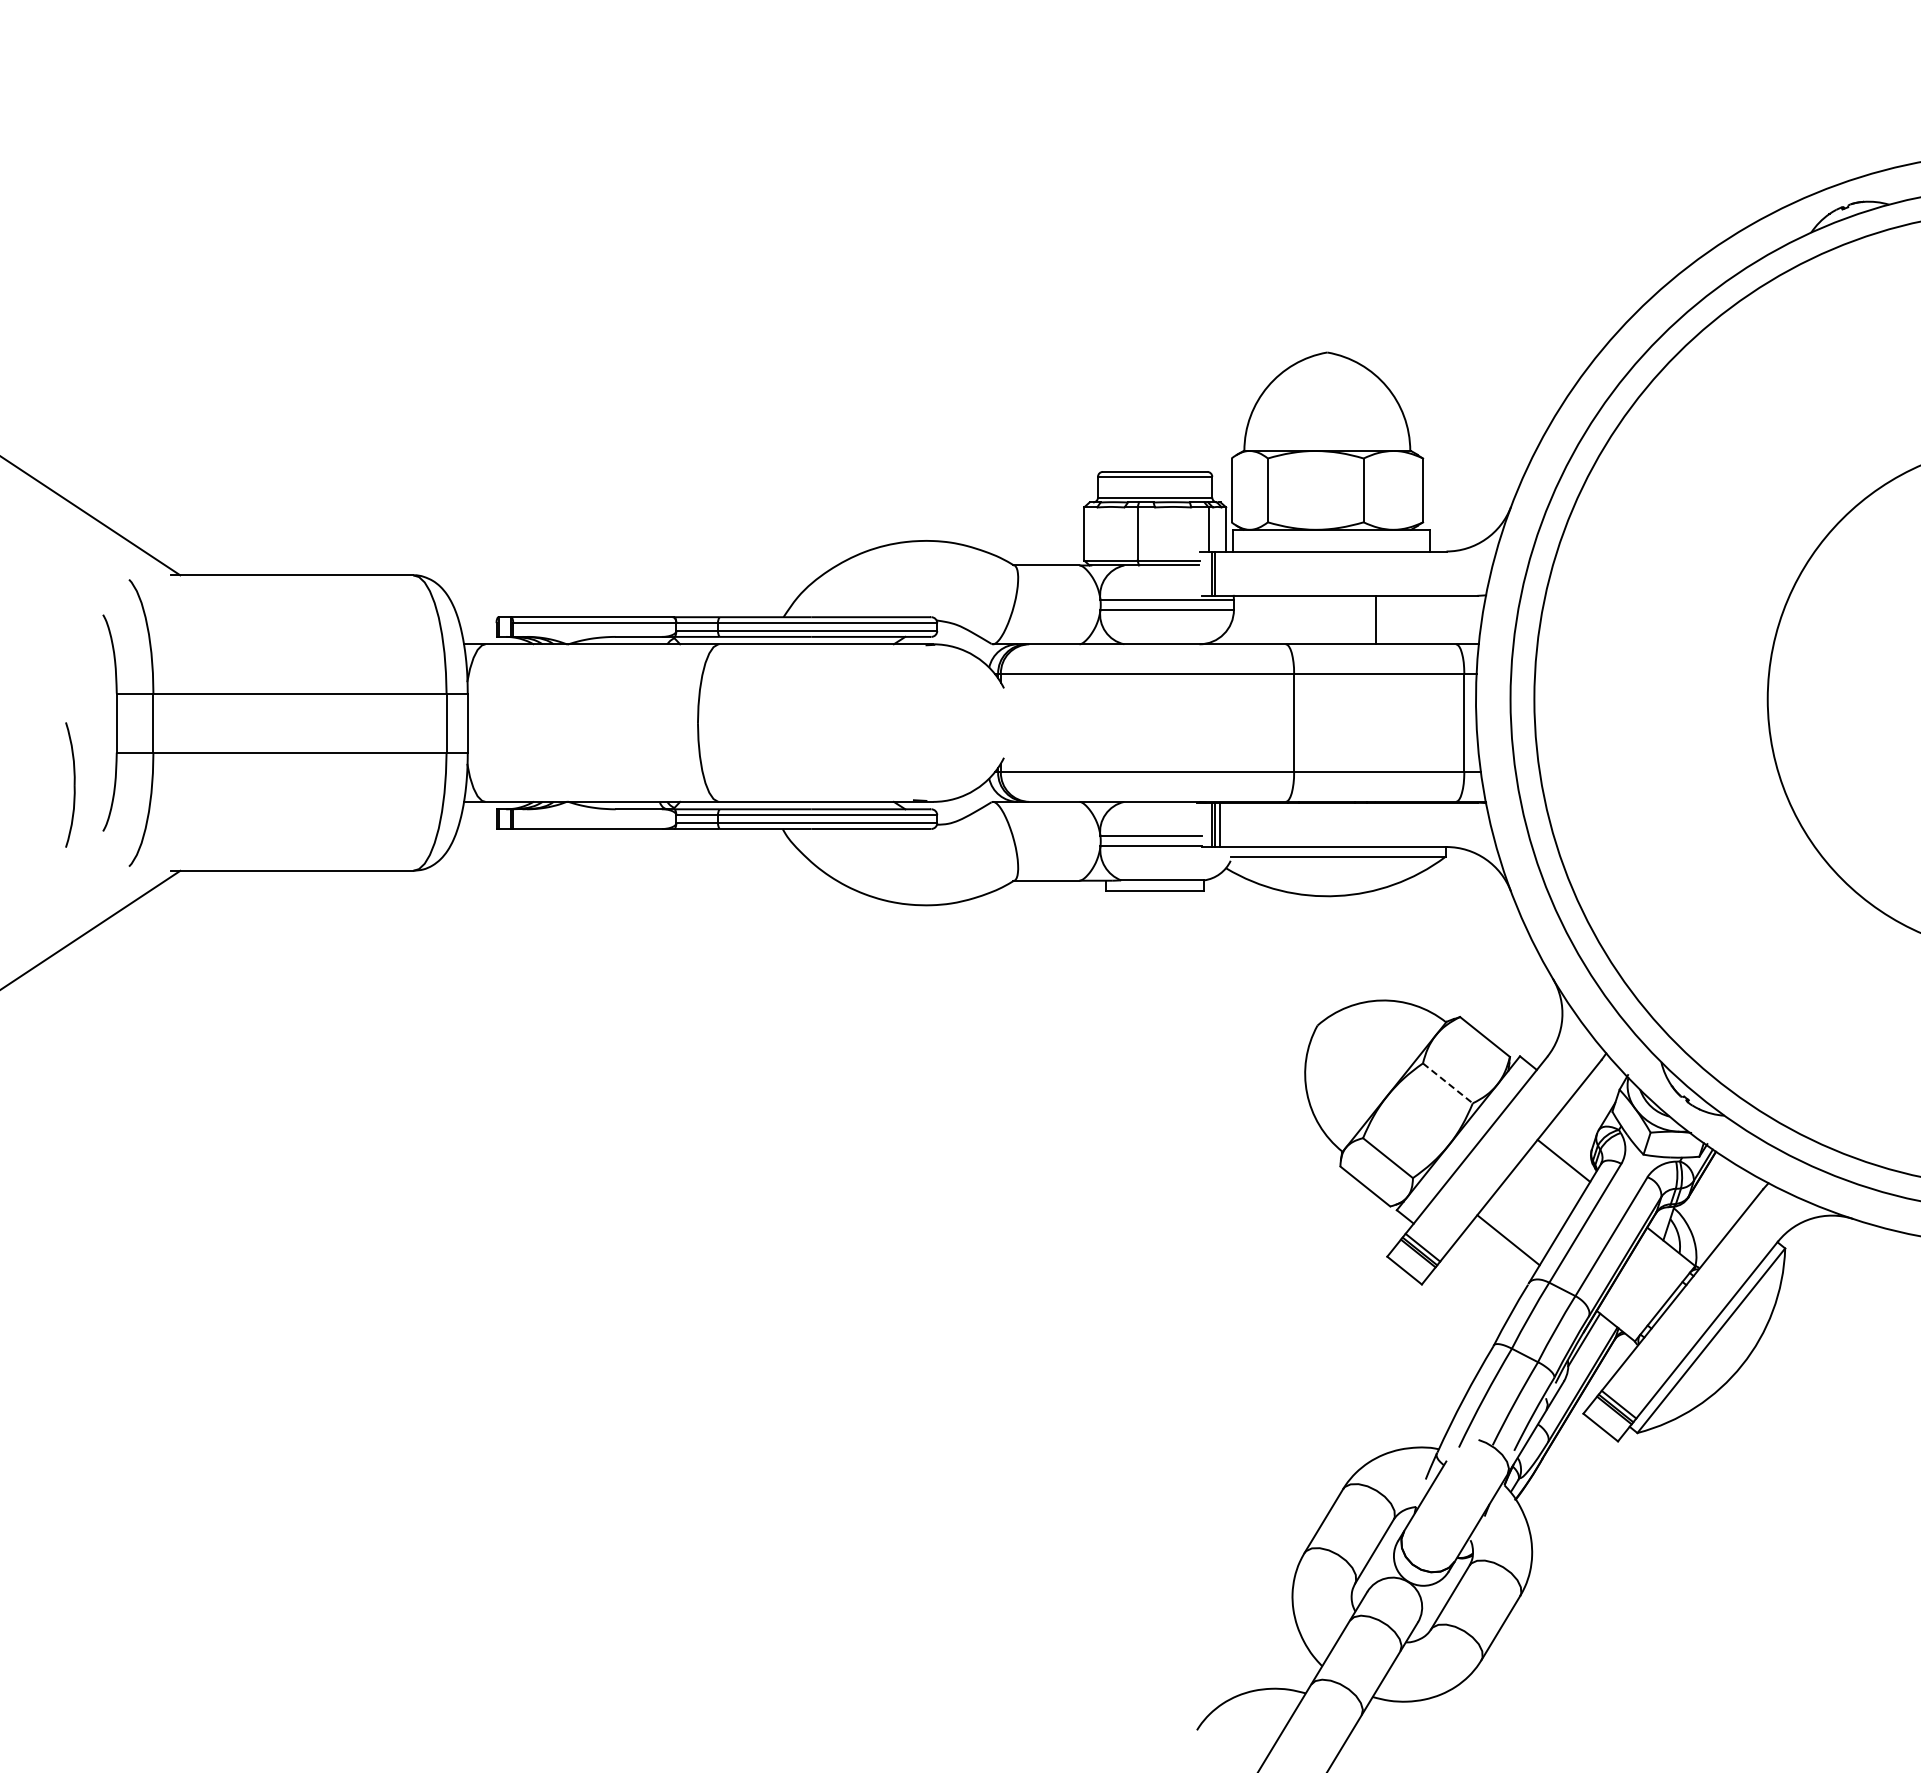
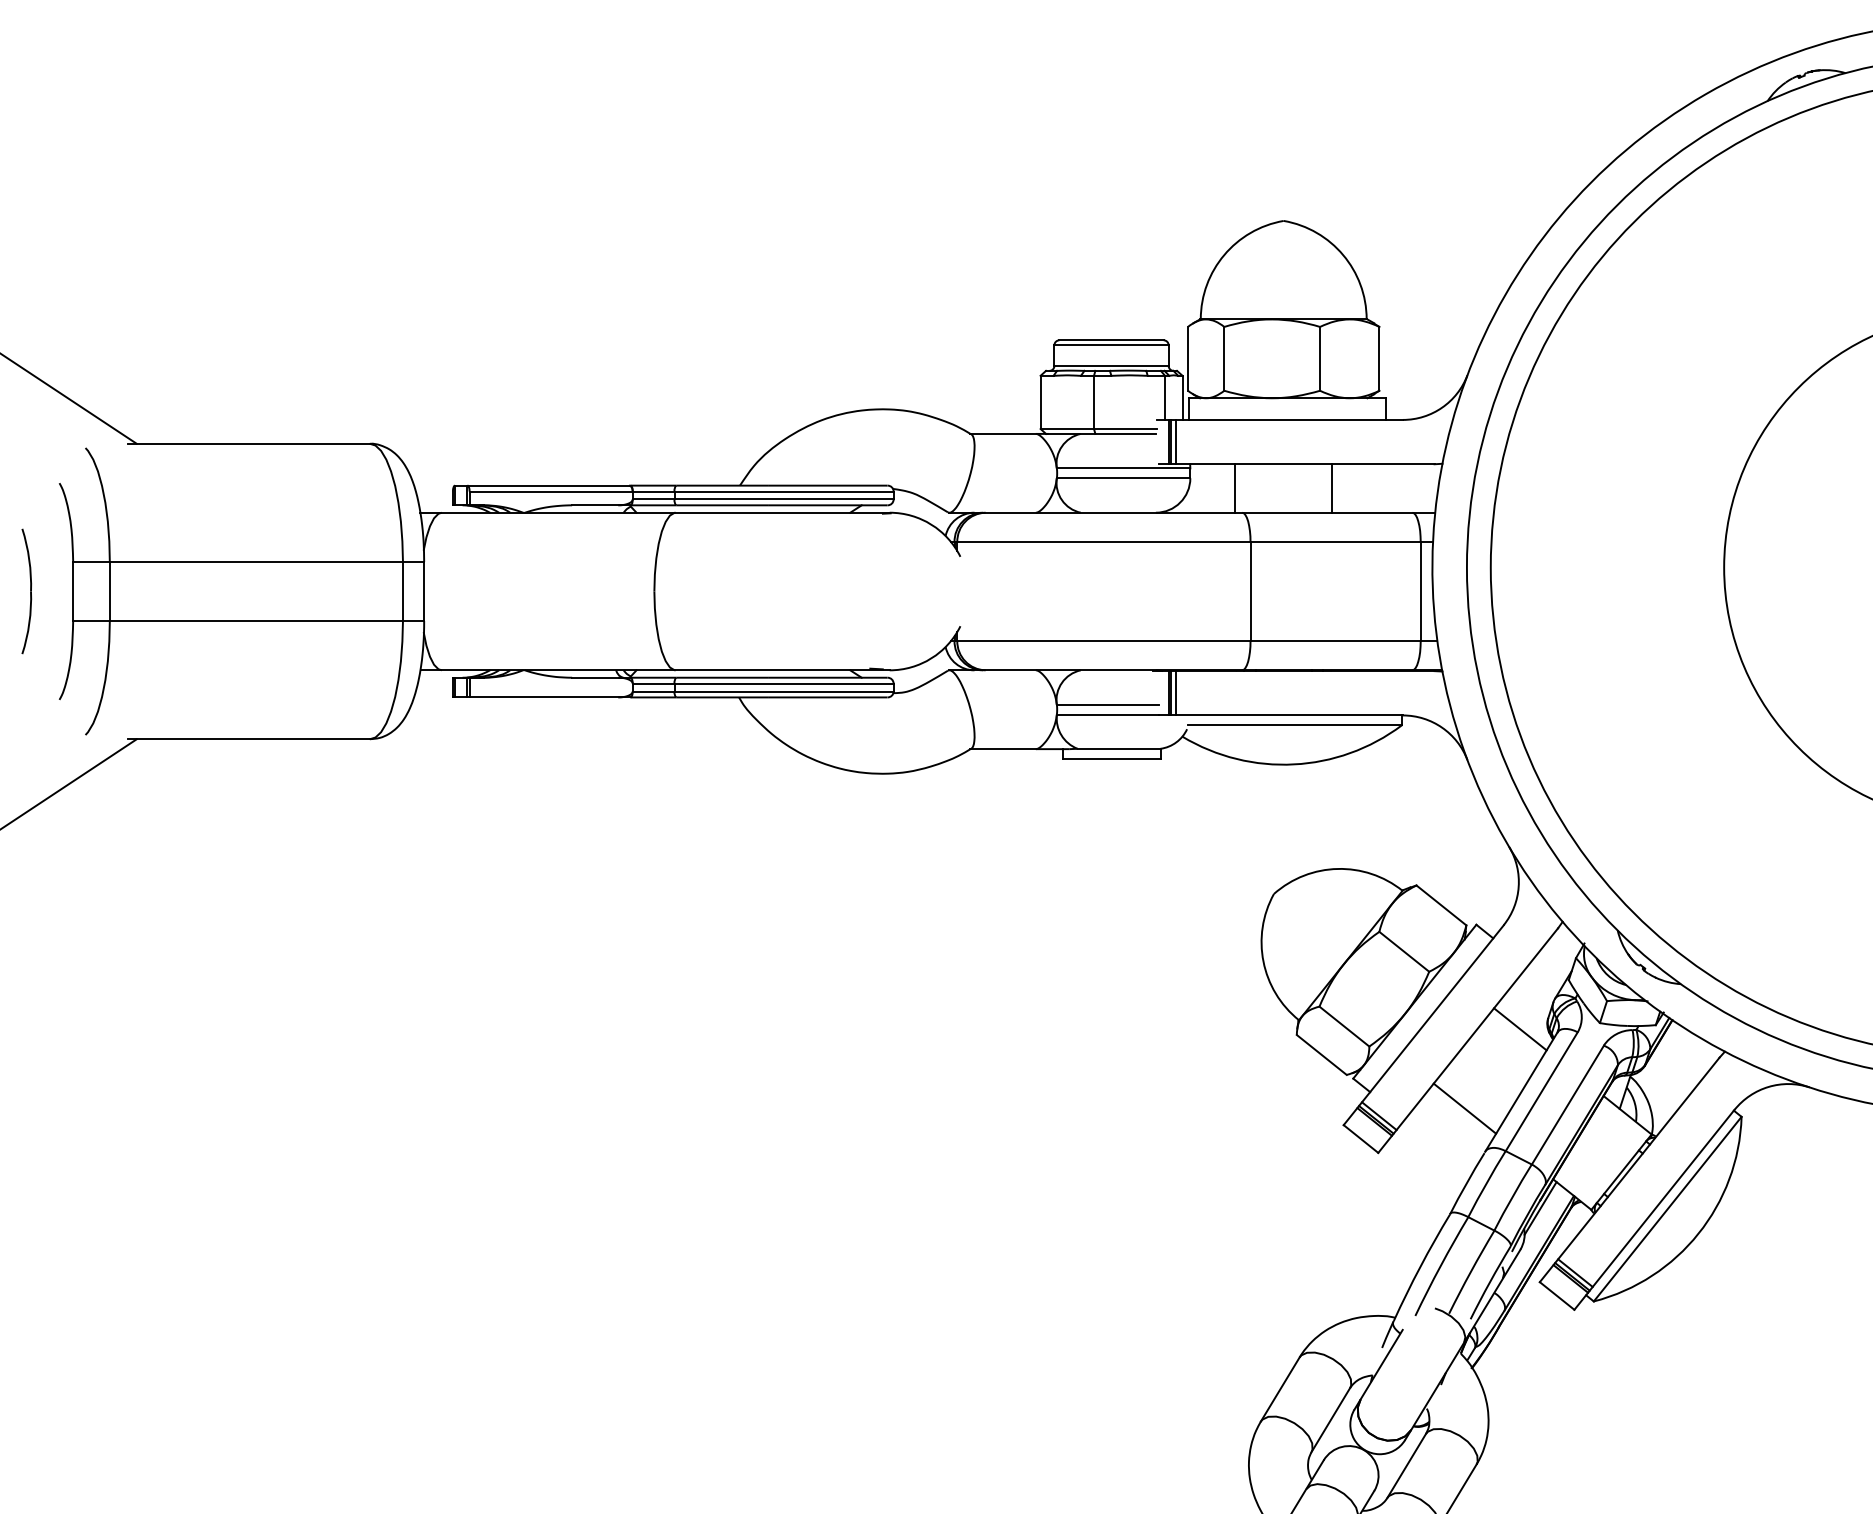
line: (1219, 573) -> (1175, 441), added
line: (1279, 619) -> (1235, 487), added
part: (70, 784) -> (26, 590), moved
line: (1447, 1083) -> (1403, 951), dashed -> solid

